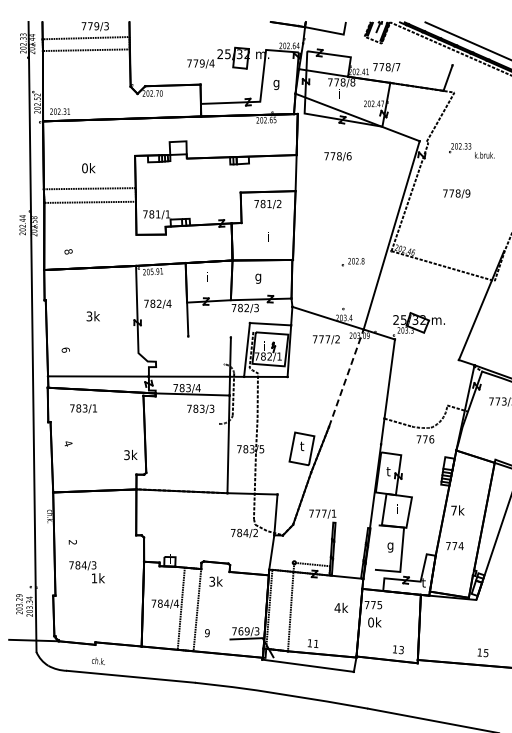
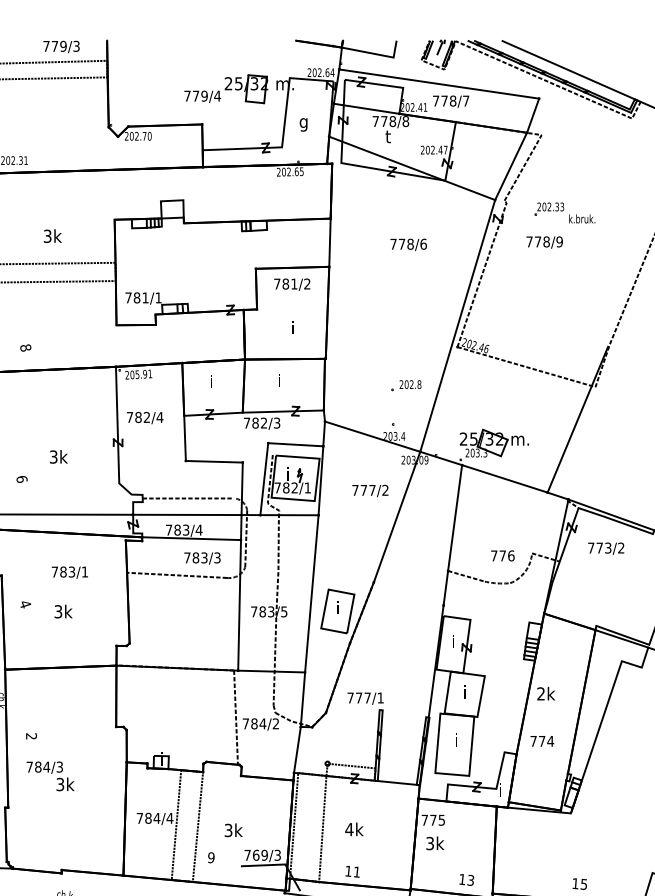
line: (377, 54) -> (438, 84), added
text: (339, 93) -> (387, 136), i -> t
line: (431, 115) -> (510, 165), added
text: (337, 156) -> (408, 244), moved
text: (84, 168) -> (47, 236), 0k -> 3k
text: (456, 193) -> (544, 241), moved
part: (352, 262) -> (405, 386), moved
text: (258, 277) -> (279, 382), g -> i
text: (92, 316) -> (57, 457), moved
line: (209, 336) -> (214, 461), added
text: (326, 339) -> (370, 490), moved
line: (426, 349) -> (504, 478), added
line: (190, 364) -> (188, 498), added
line: (346, 378) -> (397, 517), dashed -> solid
text: (83, 408) -> (69, 572), moved
line: (181, 421) -> (176, 574), added
line: (282, 435) -> (311, 593), added
text: (425, 439) -> (502, 556), moved
text: (302, 446) -> (338, 608), t -> i
text: (130, 454) -> (63, 610), moved
text: (388, 471) -> (453, 641), t -> i
text: (453, 510) -> (540, 693), 7k -> 2k
line: (225, 528) -> (235, 717), added
text: (390, 546) -> (456, 741), g -> i
line: (376, 547) -> (437, 743), added
text: (94, 578) -> (60, 784), 1k -> 3k
text: (215, 581) -> (232, 830), moved
text: (423, 582) -> (500, 790), t -> i
text: (341, 607) -> (354, 828), moved
text: (371, 622) -> (430, 843), 0k -> 3k

